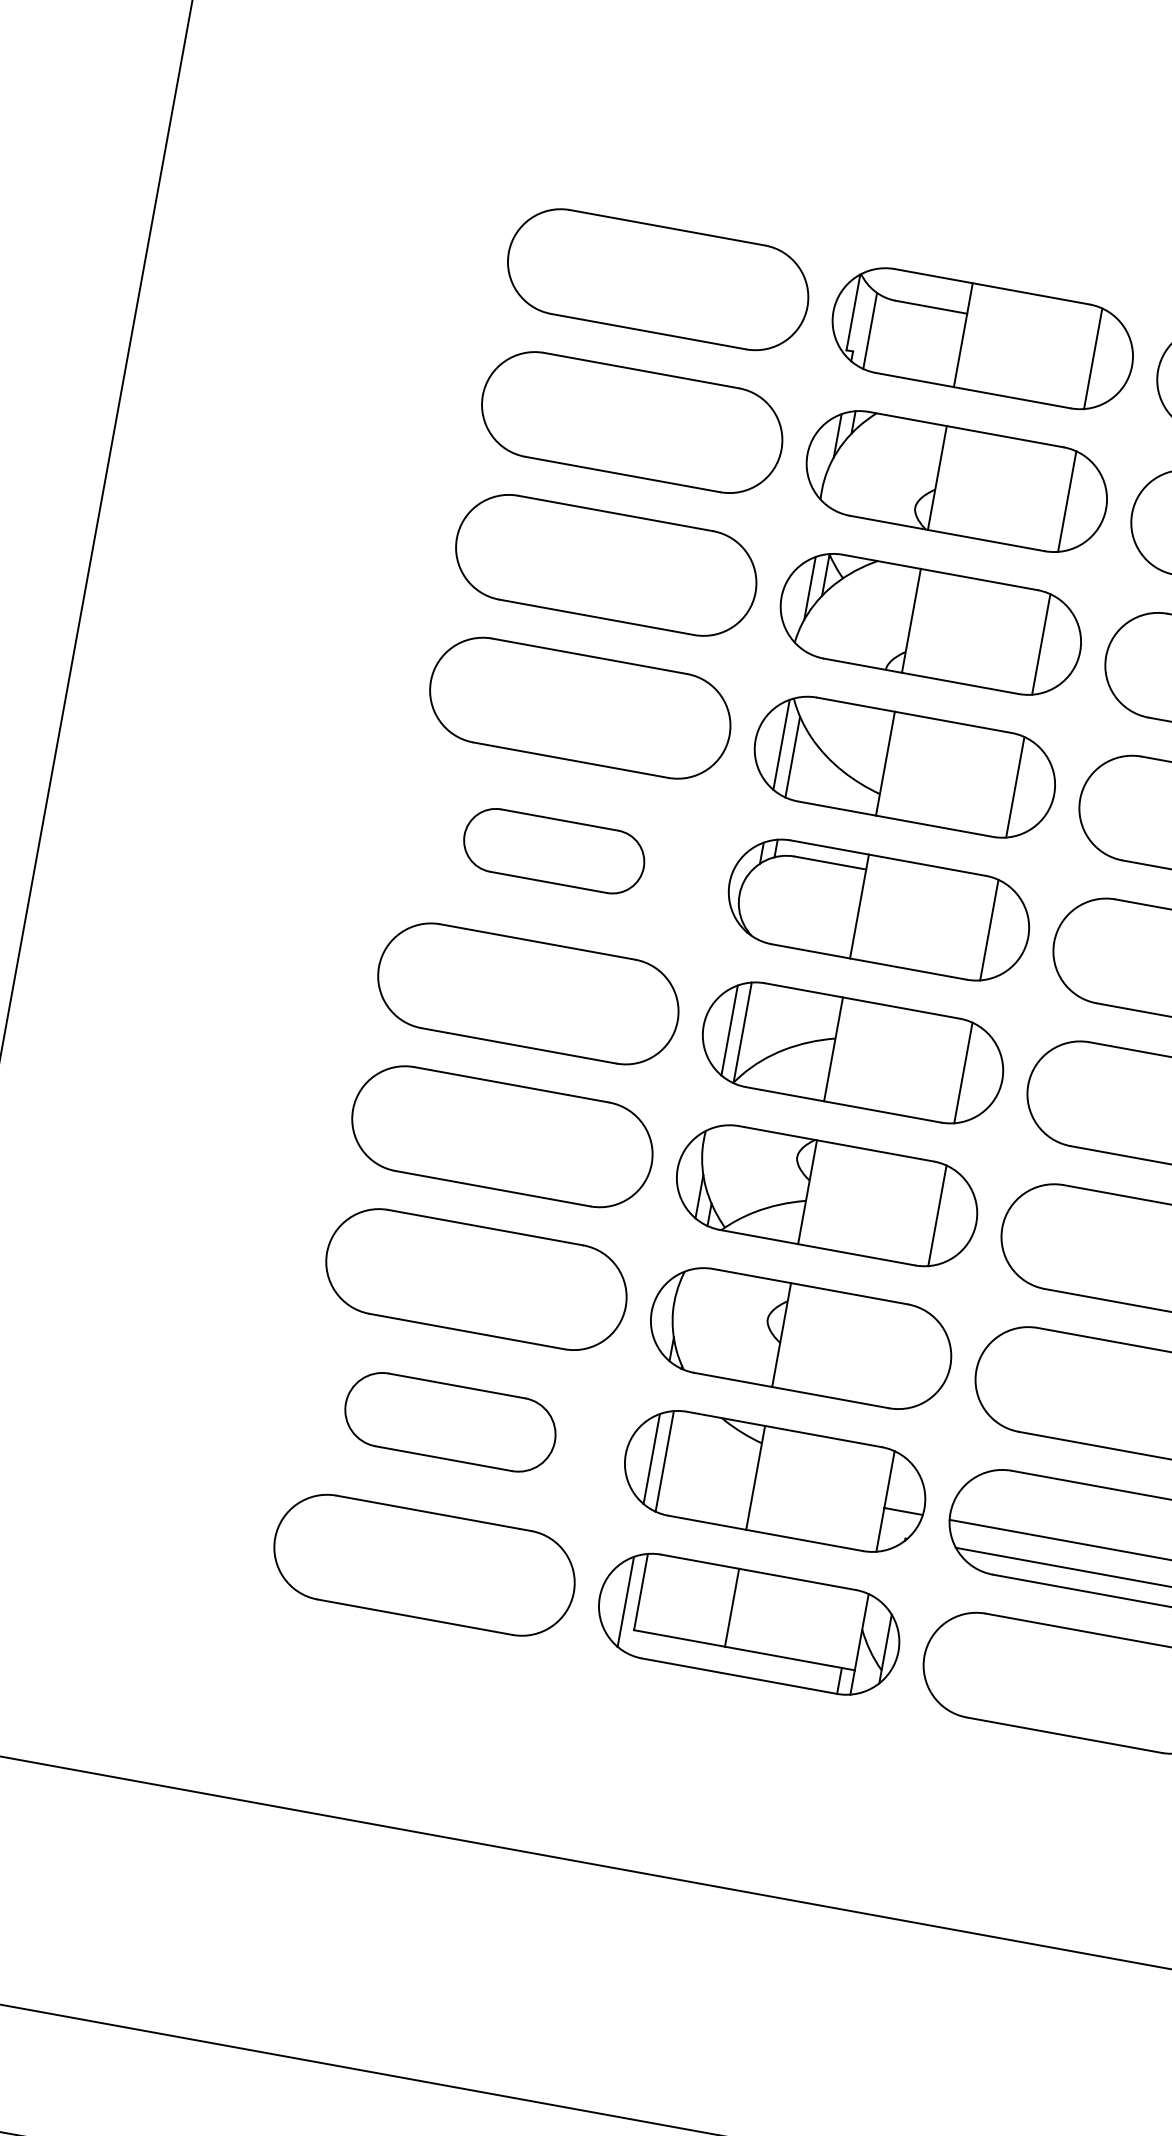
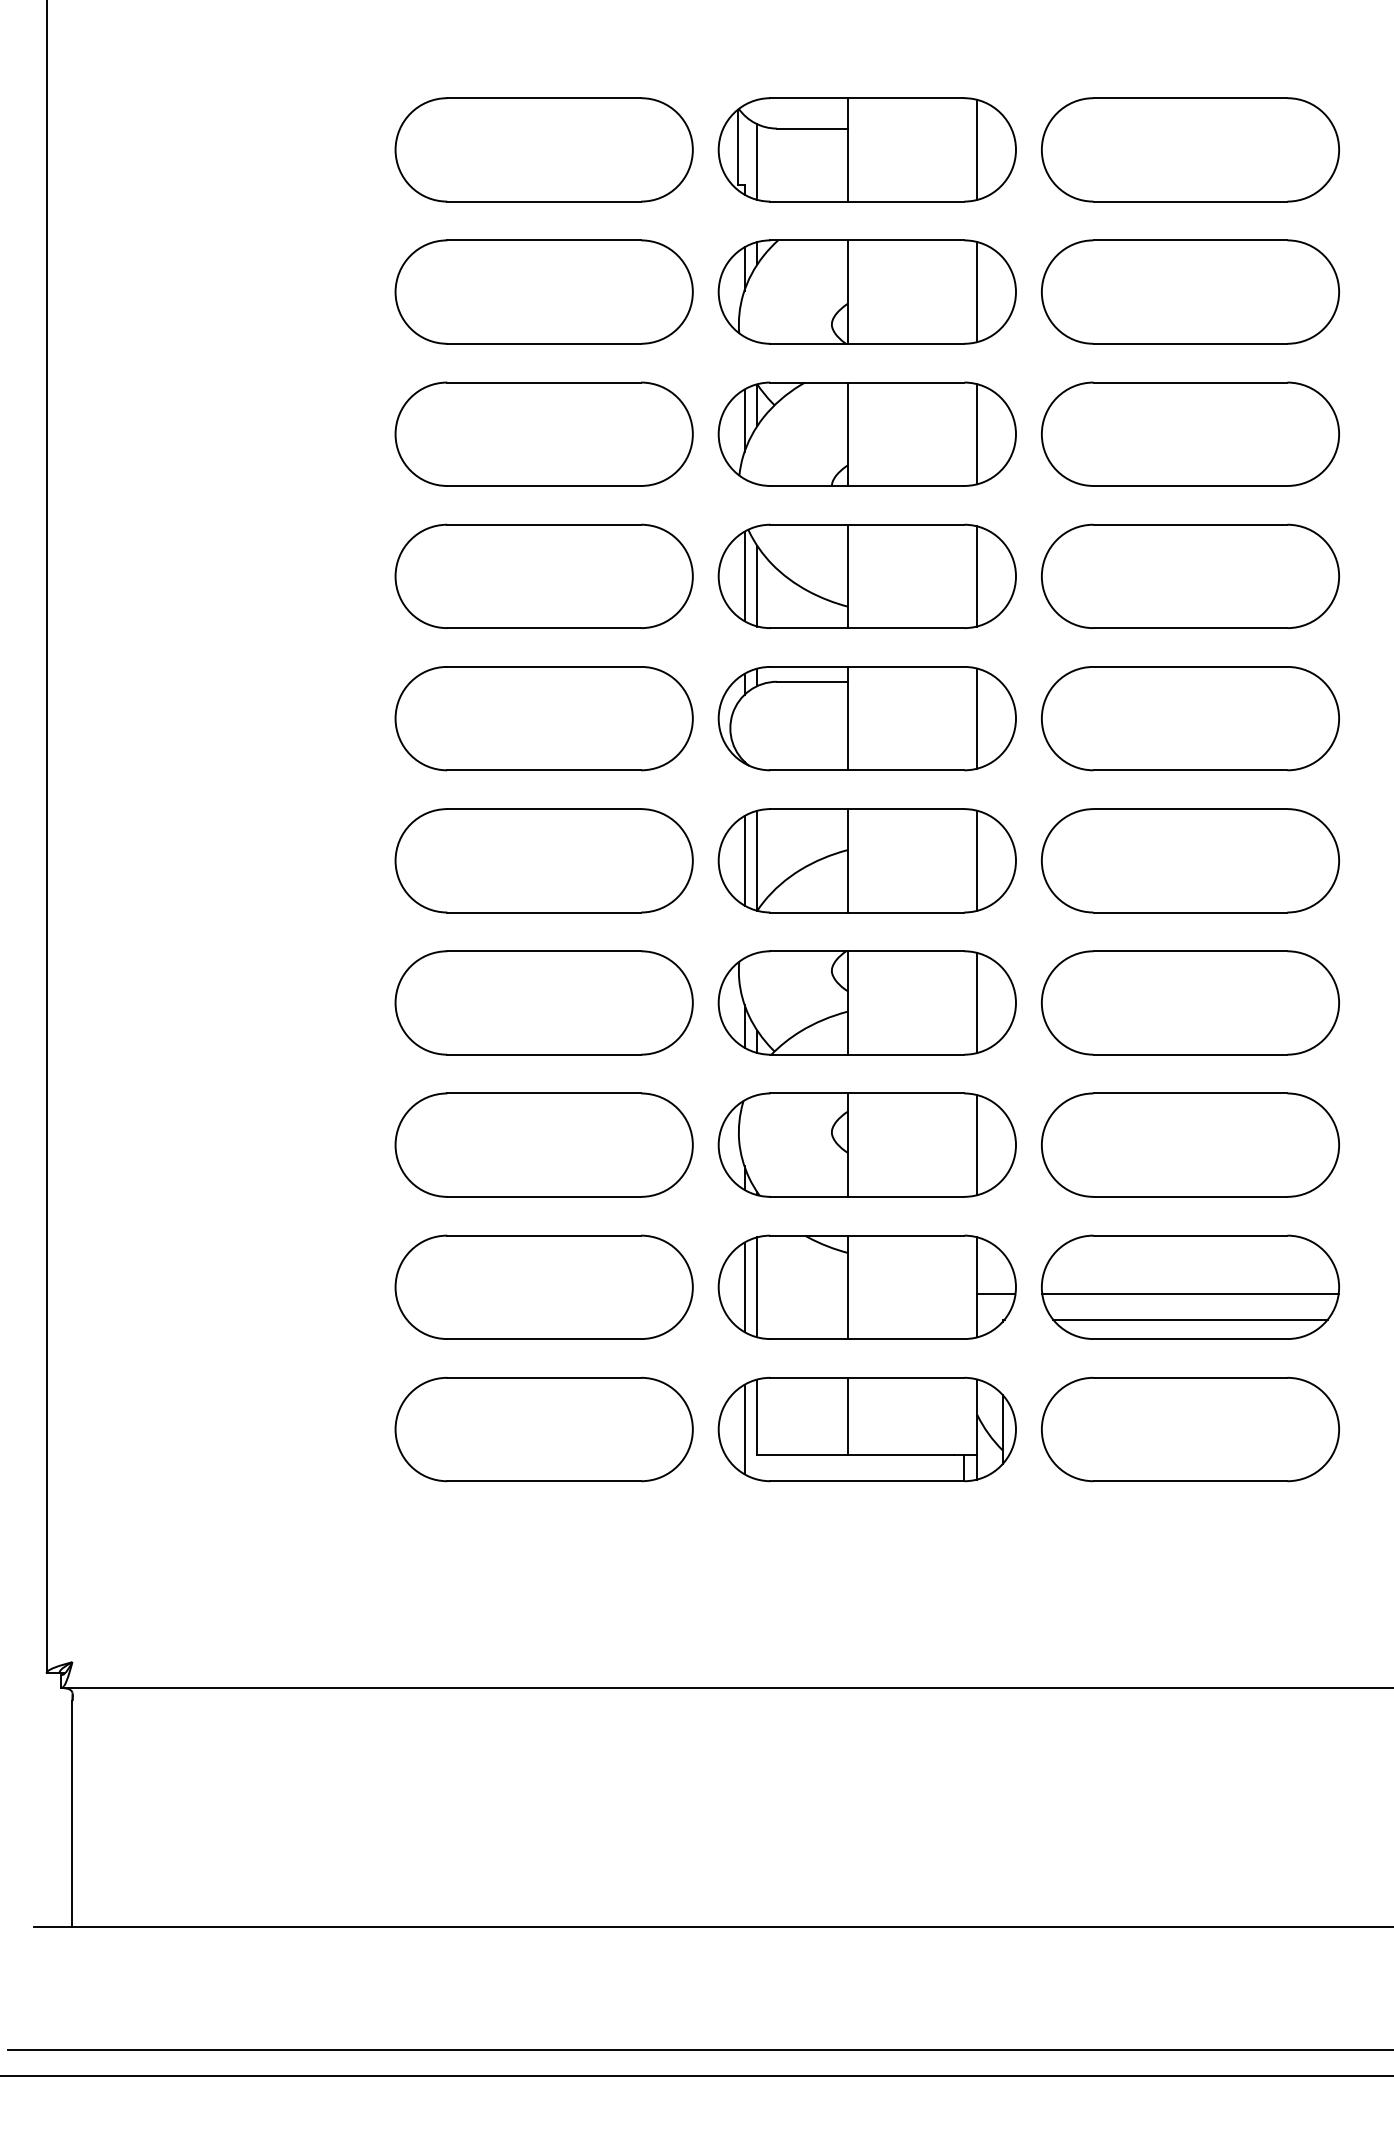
part: (553, 850) -> (543, 718), size x1.67
line: (911, 1359) -> (977, 1145), added
part: (449, 1421) -> (543, 1286), size x1.43

